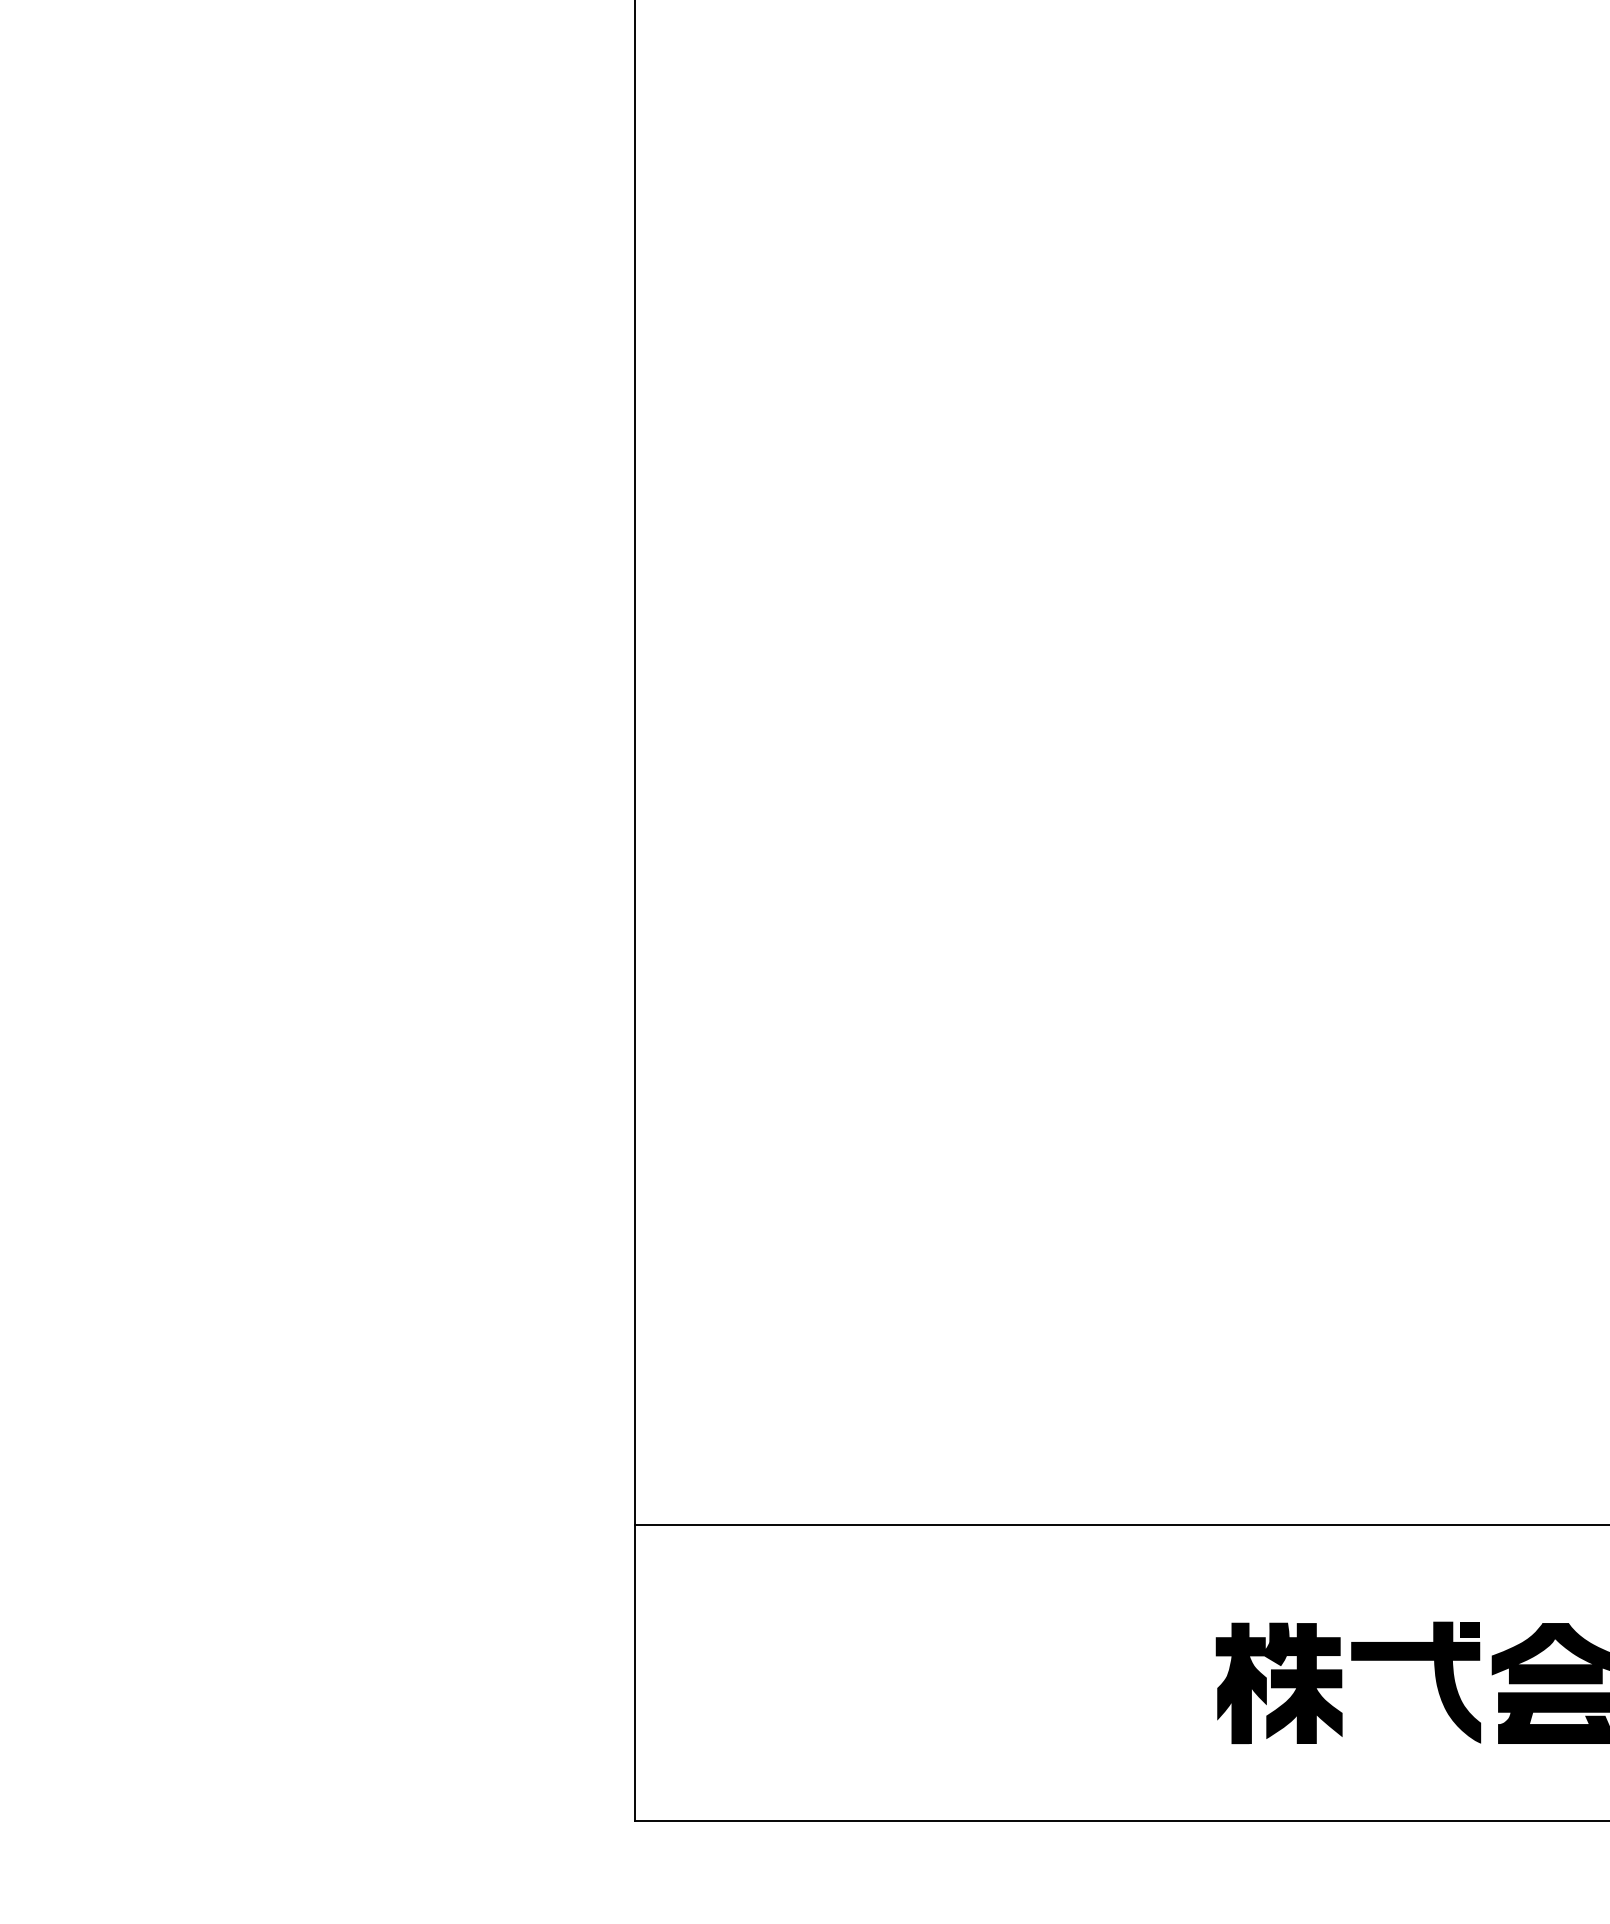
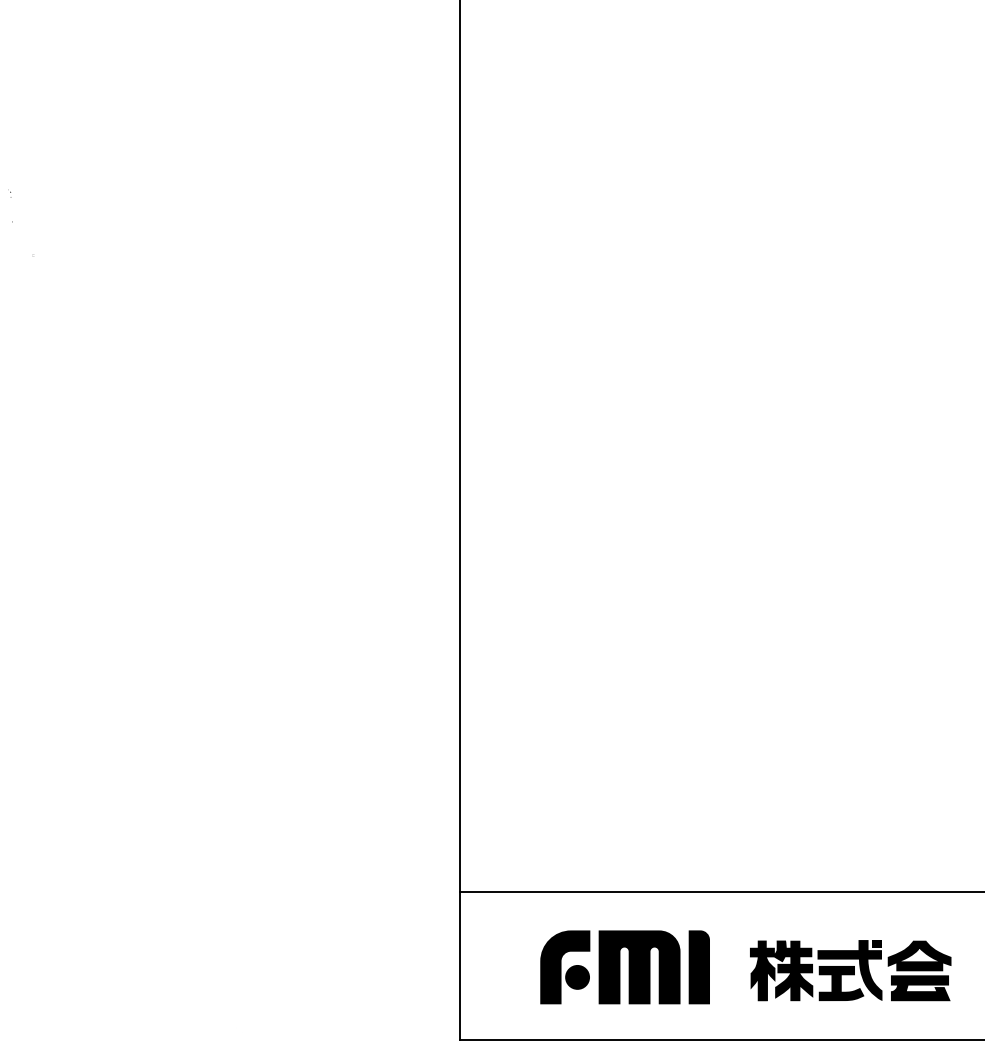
part: (846, 1676) -> (565, 967), added
fill: (994, 1676) -> (639, 967), added
part: (1112, 1676) -> (698, 967), added
fill: (1399, 1708) -> (841, 983), added

